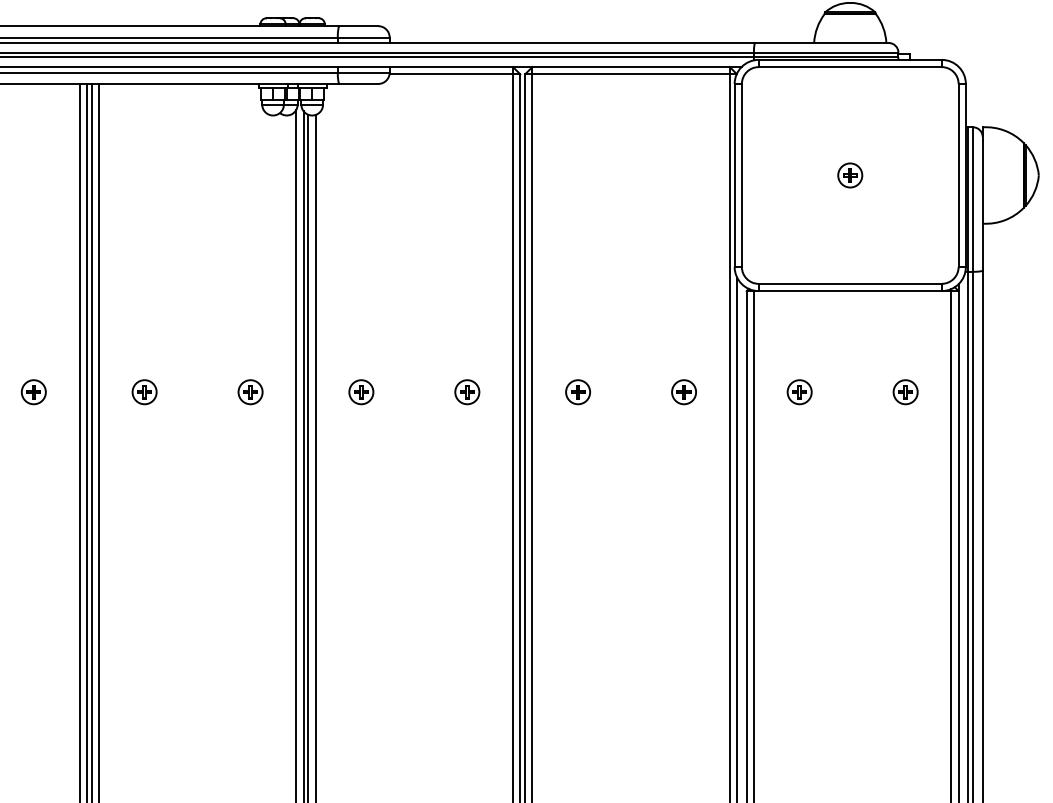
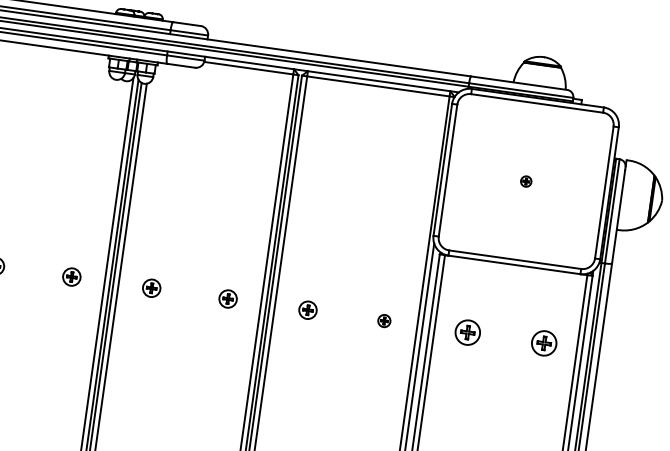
part: (850, 175) -> (526, 181), size x0.6
part: (683, 392) -> (383, 321), size x0.7
part: (799, 392) -> (467, 332), size x1.4
part: (905, 392) -> (544, 343), size x1.4

